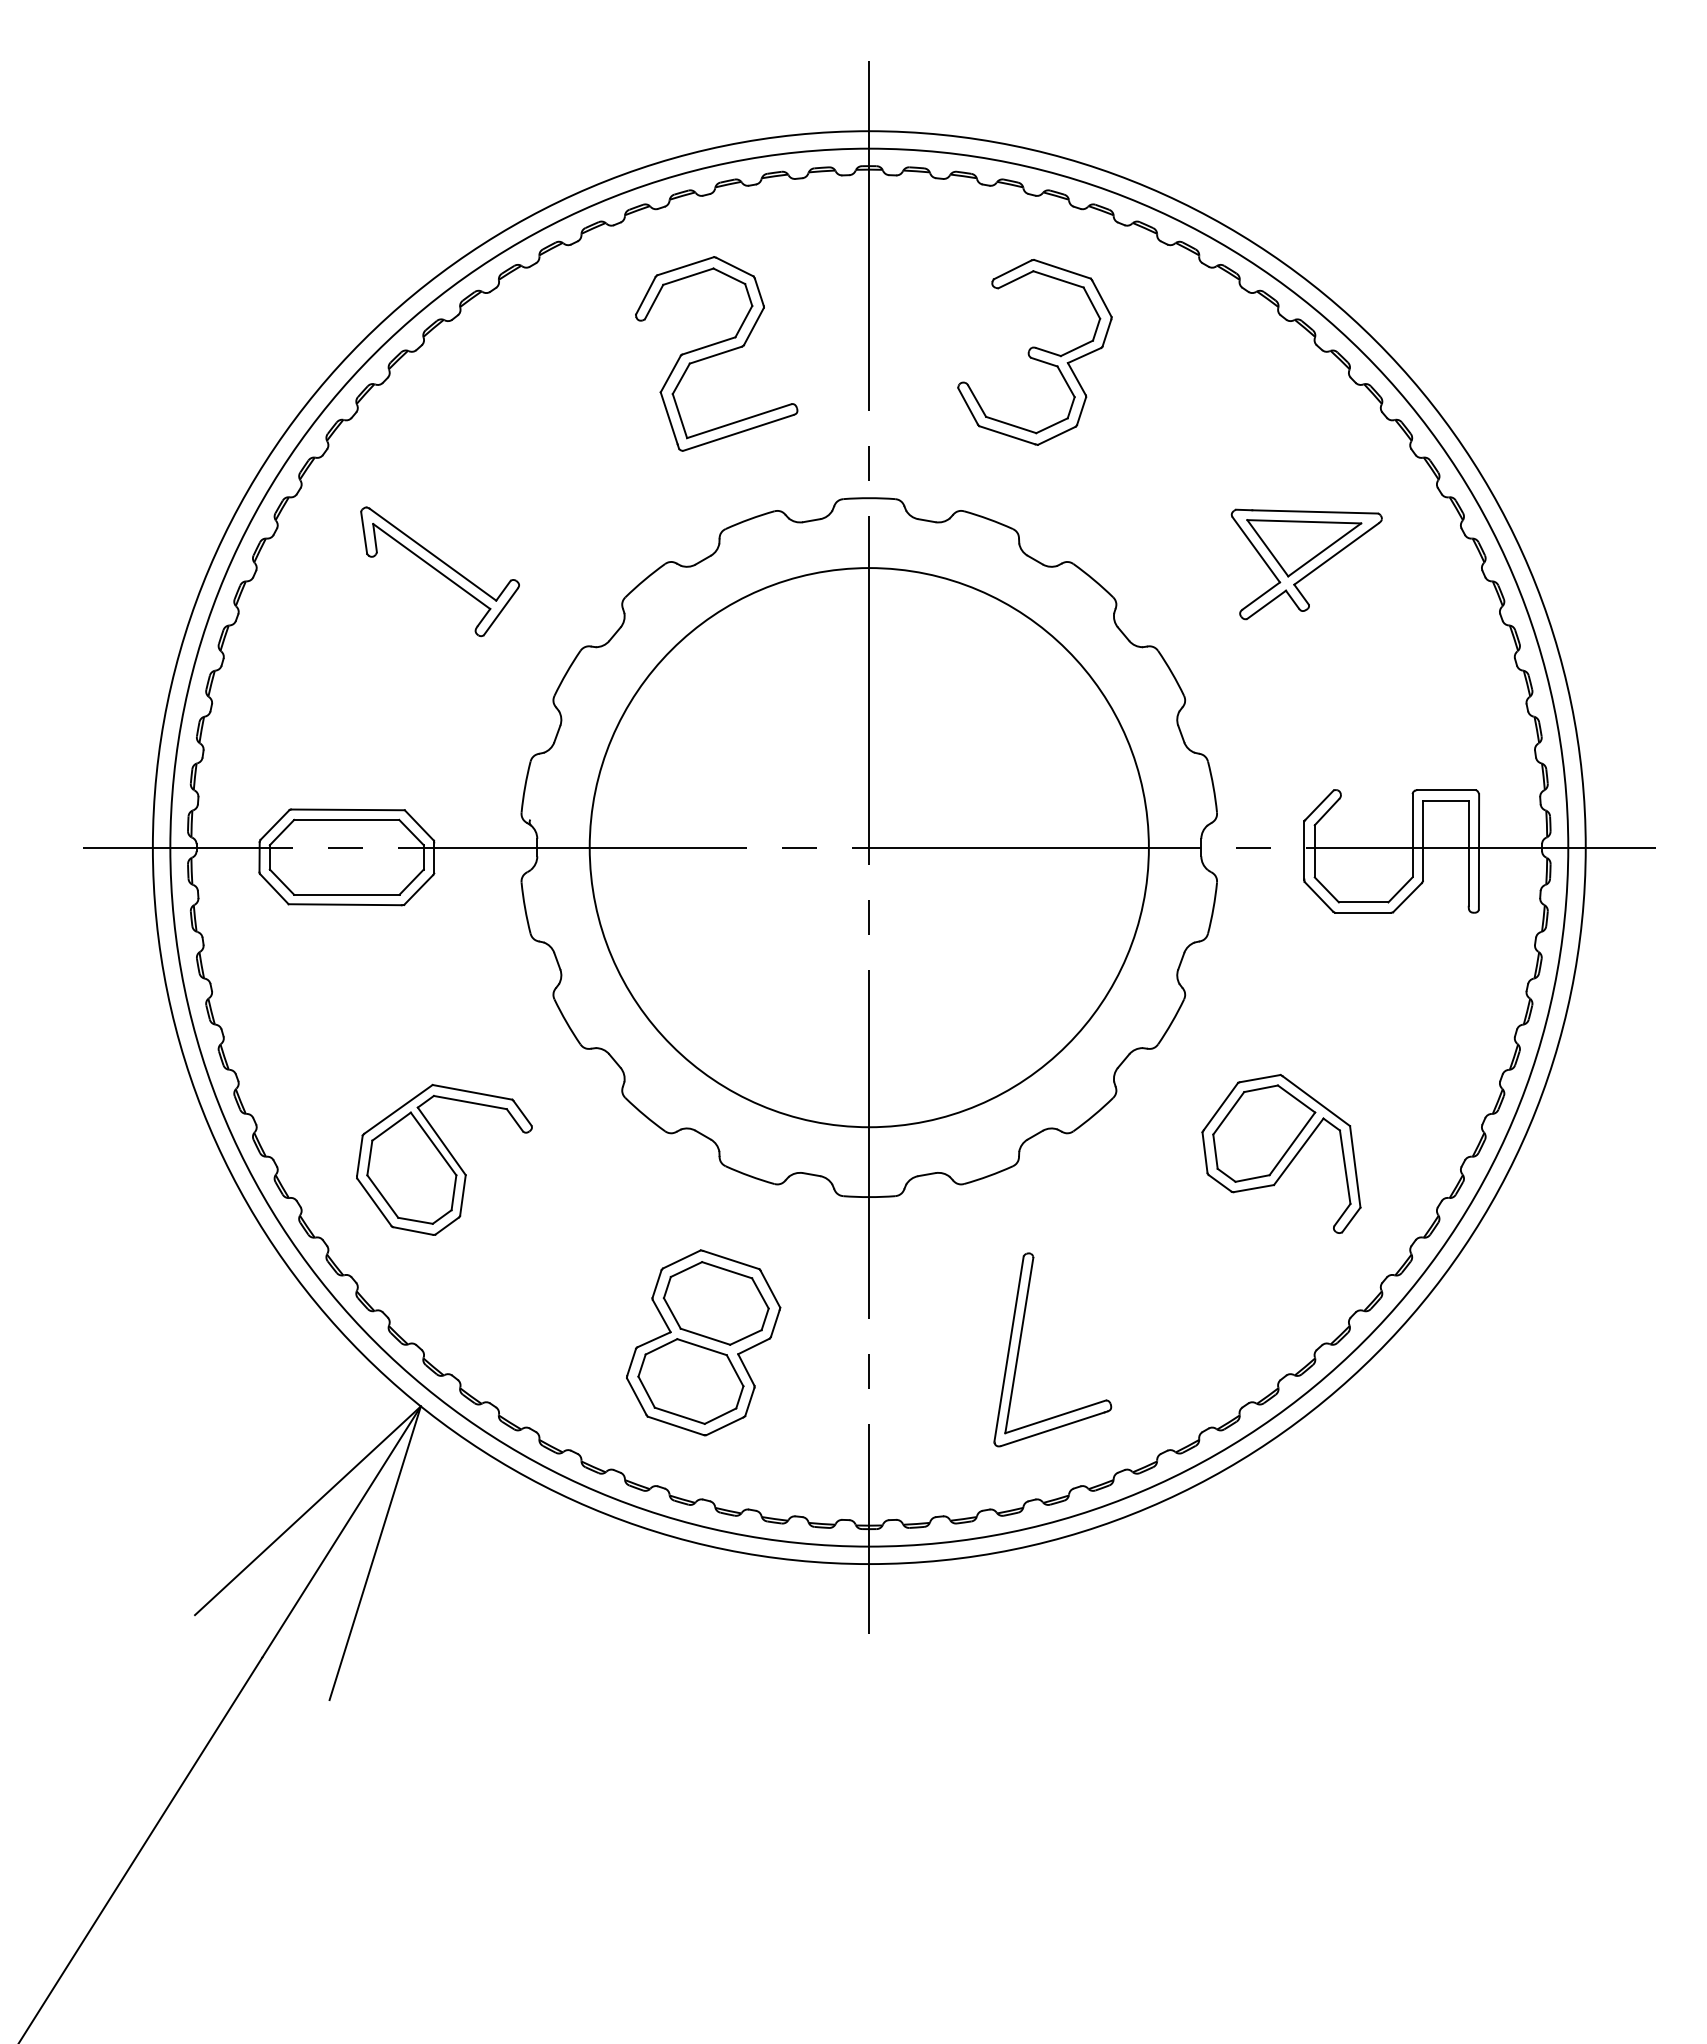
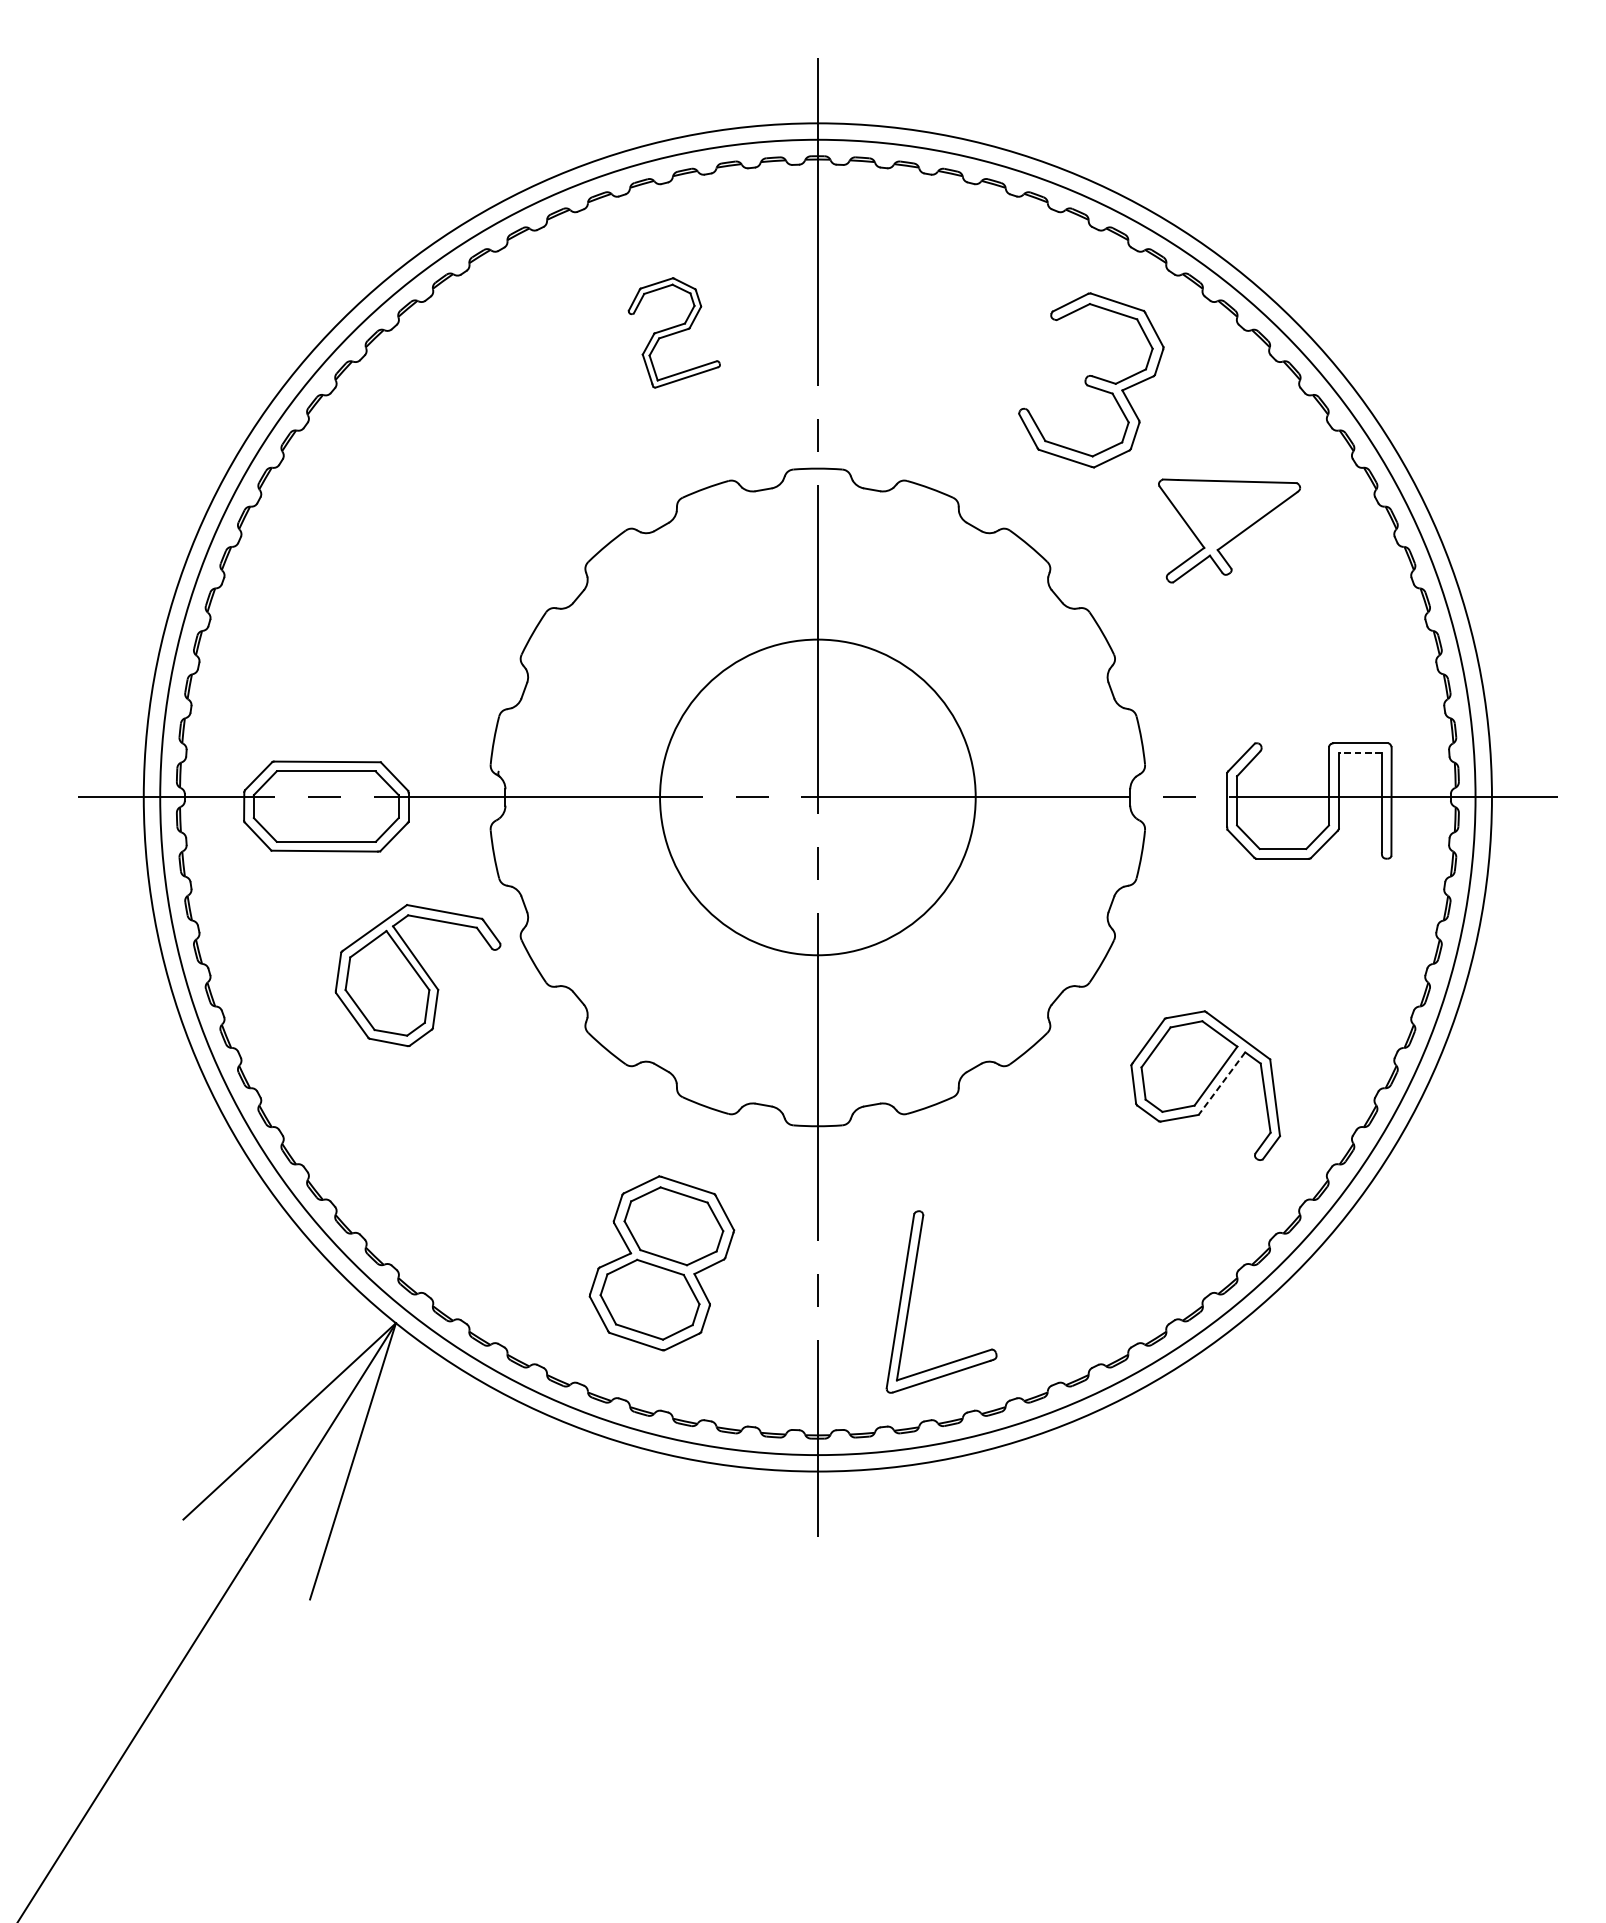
part: (1034, 352) -> (1090, 380), moved
part: (716, 353) -> (674, 332), size x0.6
part: (1304, 548) -> (1227, 515), removed
part: (439, 571) -> (413, 537), removed
line: (1445, 800) -> (1360, 753), solid -> dashed
circle: (868, 847) -> (817, 797), size x0.6
line: (1298, 1152) -> (1221, 1084), solid -> dashed
part: (444, 1159) -> (418, 975), moved
part: (1020, 1346) -> (911, 1298), moved

